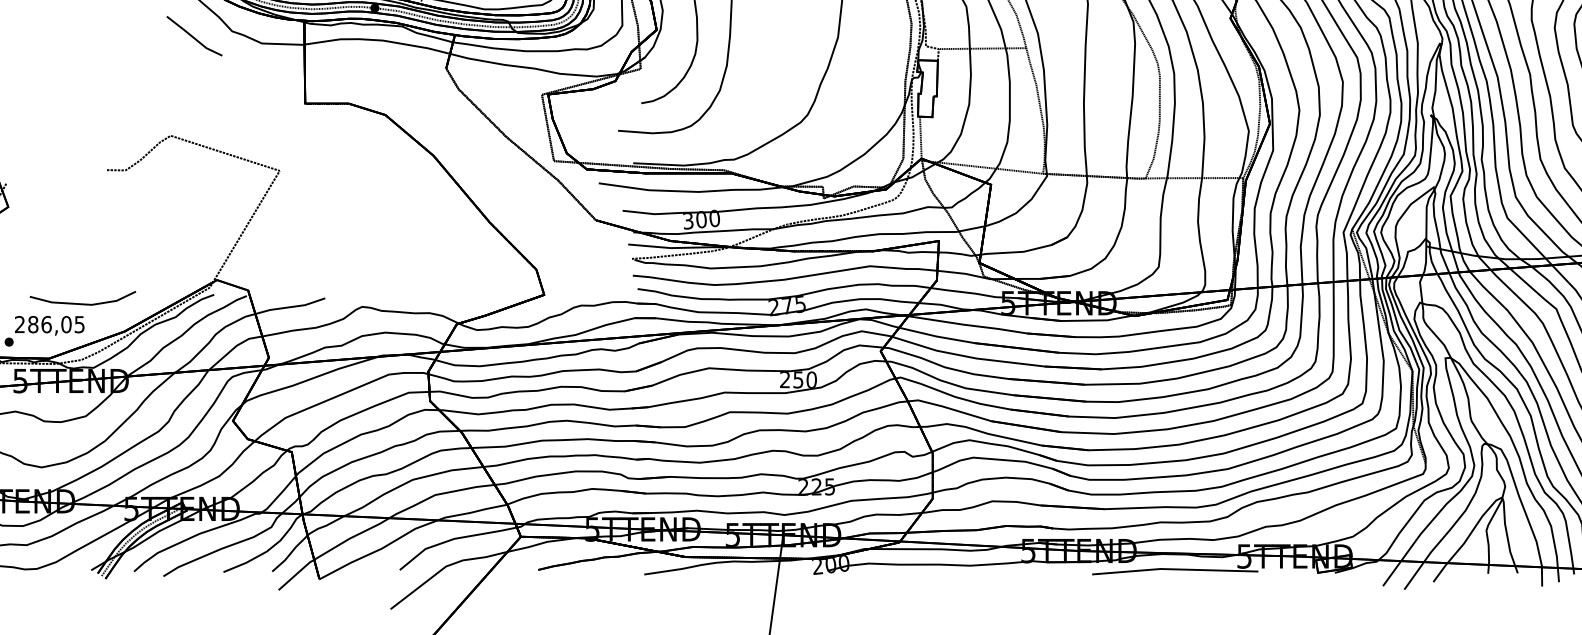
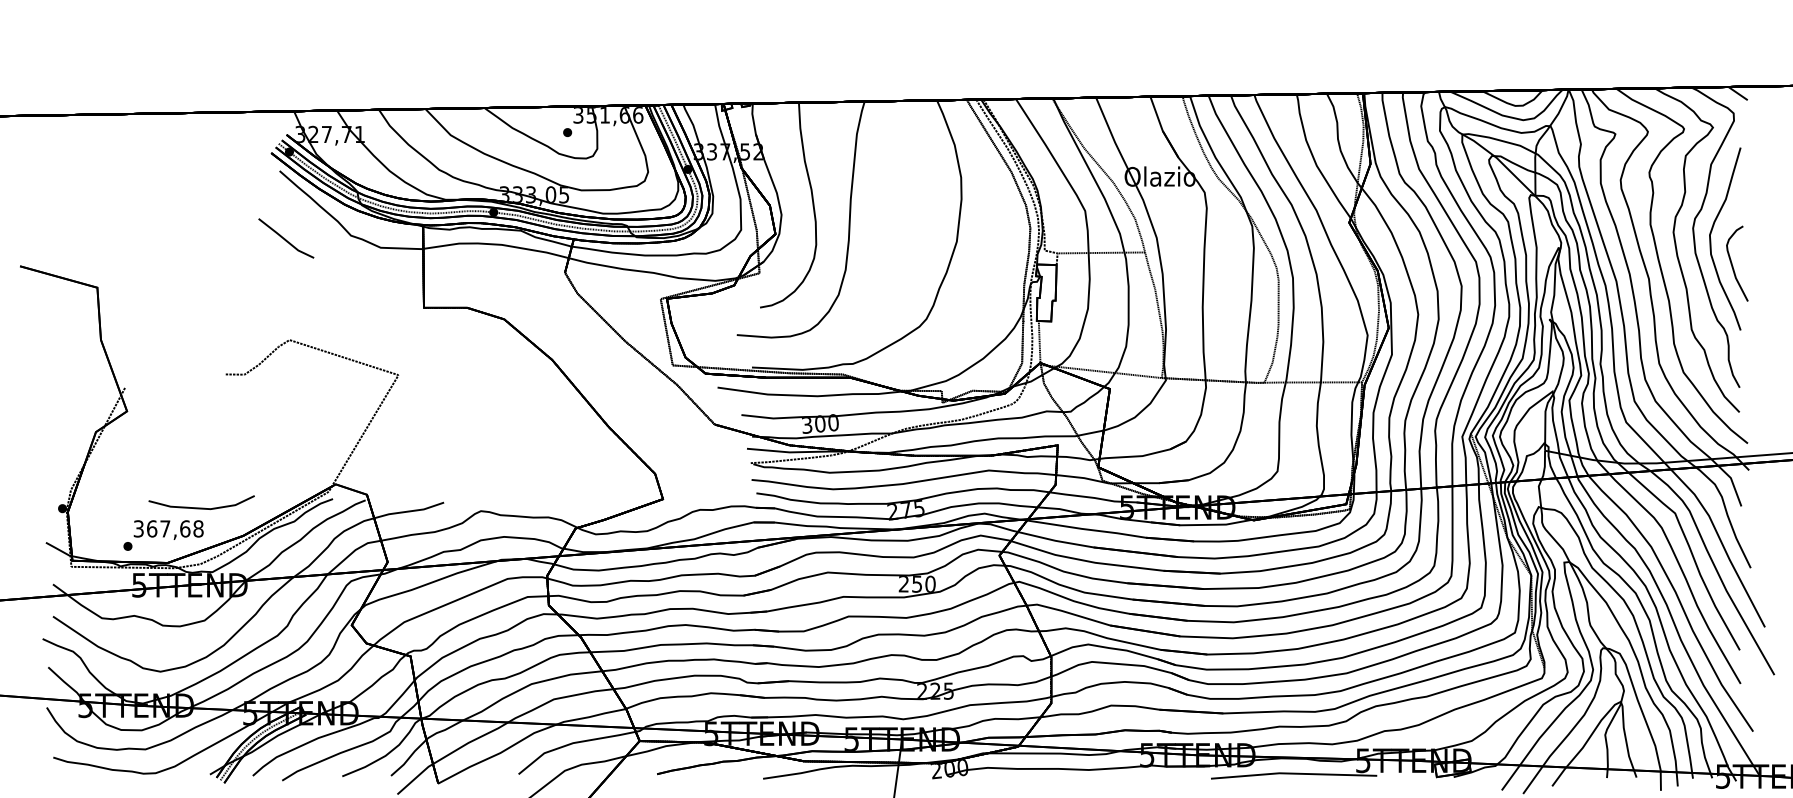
part: (194, 36) -> (286, 238), moved
text: (49, 324) -> (168, 528), 286,05 -> 367,68

